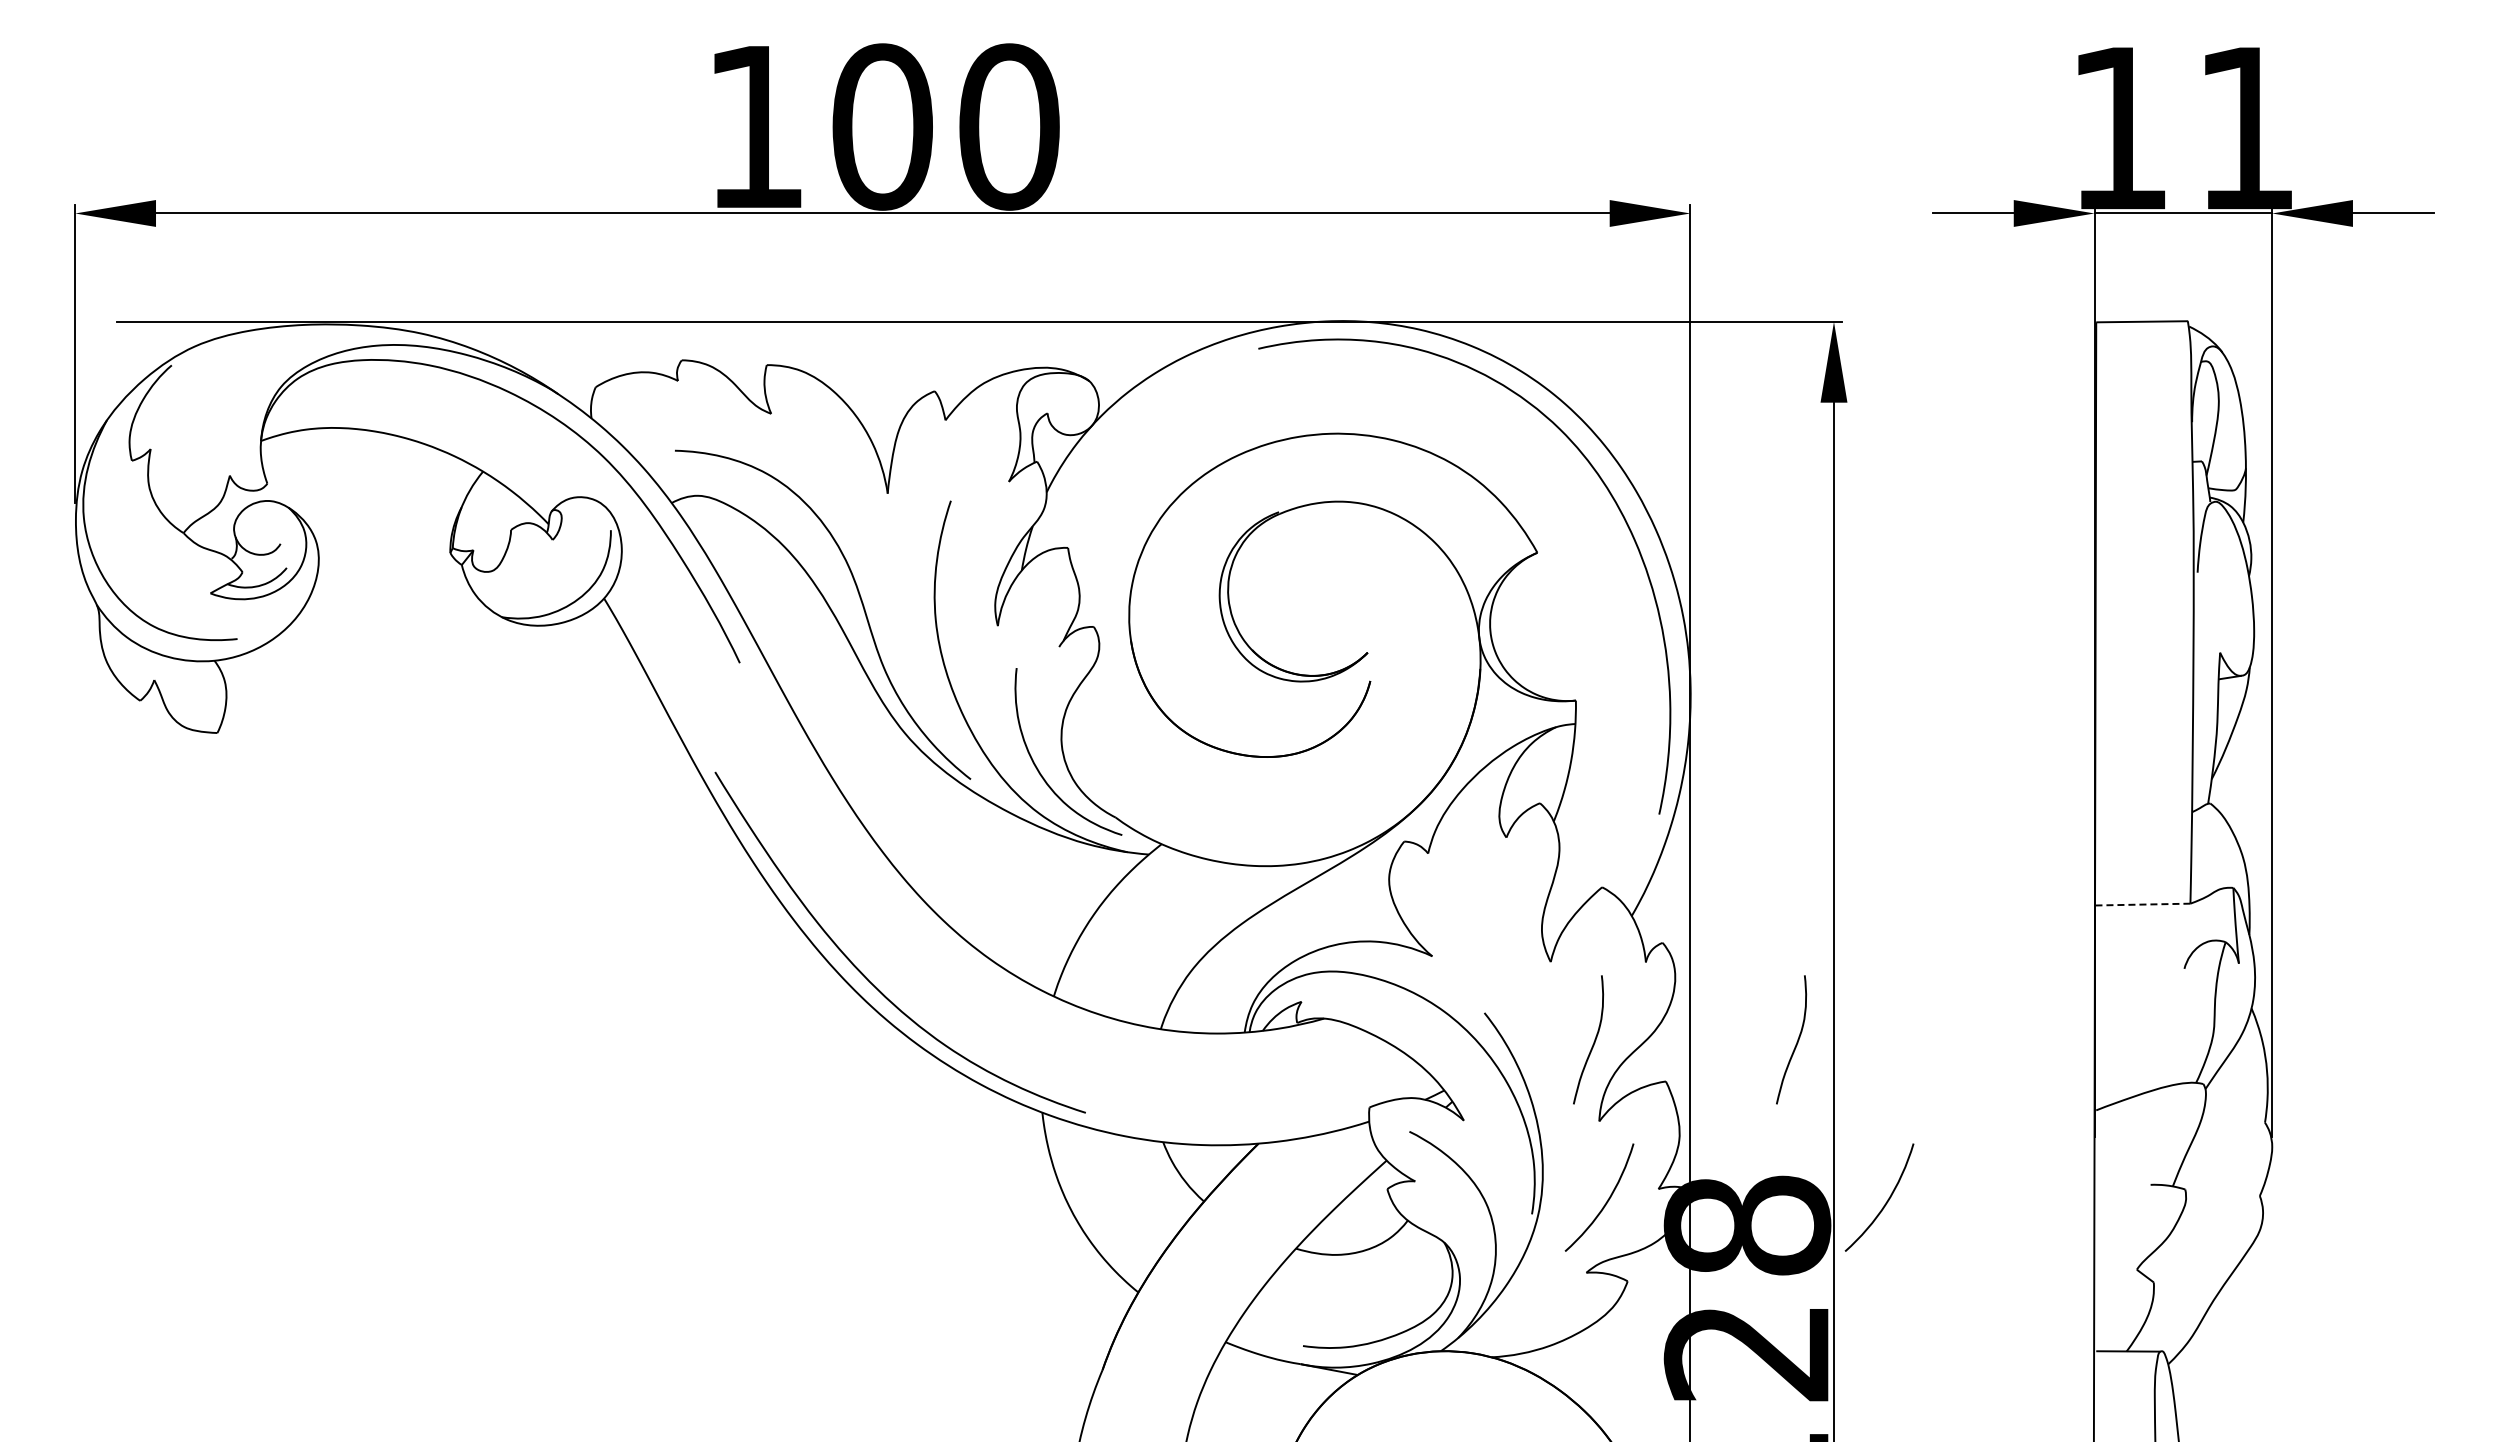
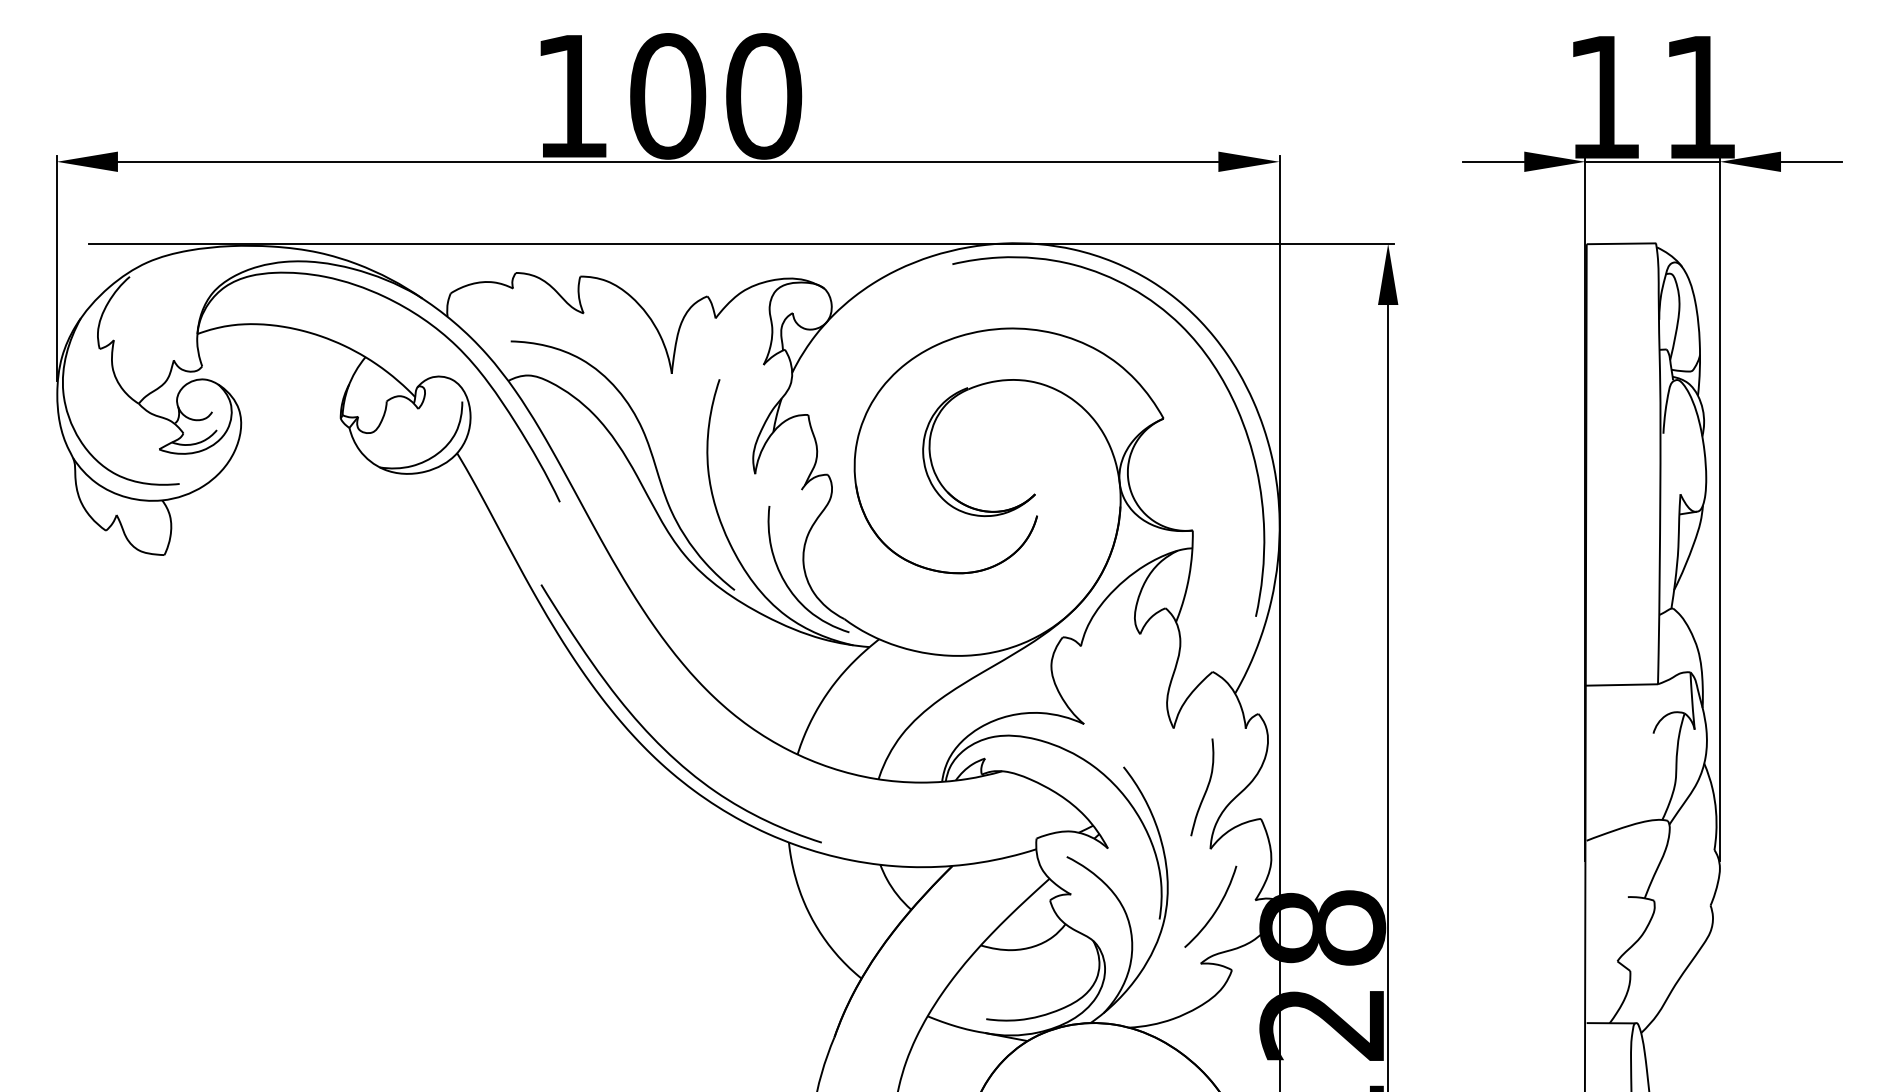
line: (2142, 904) -> (1621, 684), dashed -> solid
curve: (1796, 1041) -> (1359, 788), removed
curve: (1885, 1202) -> (1427, 910), removed

